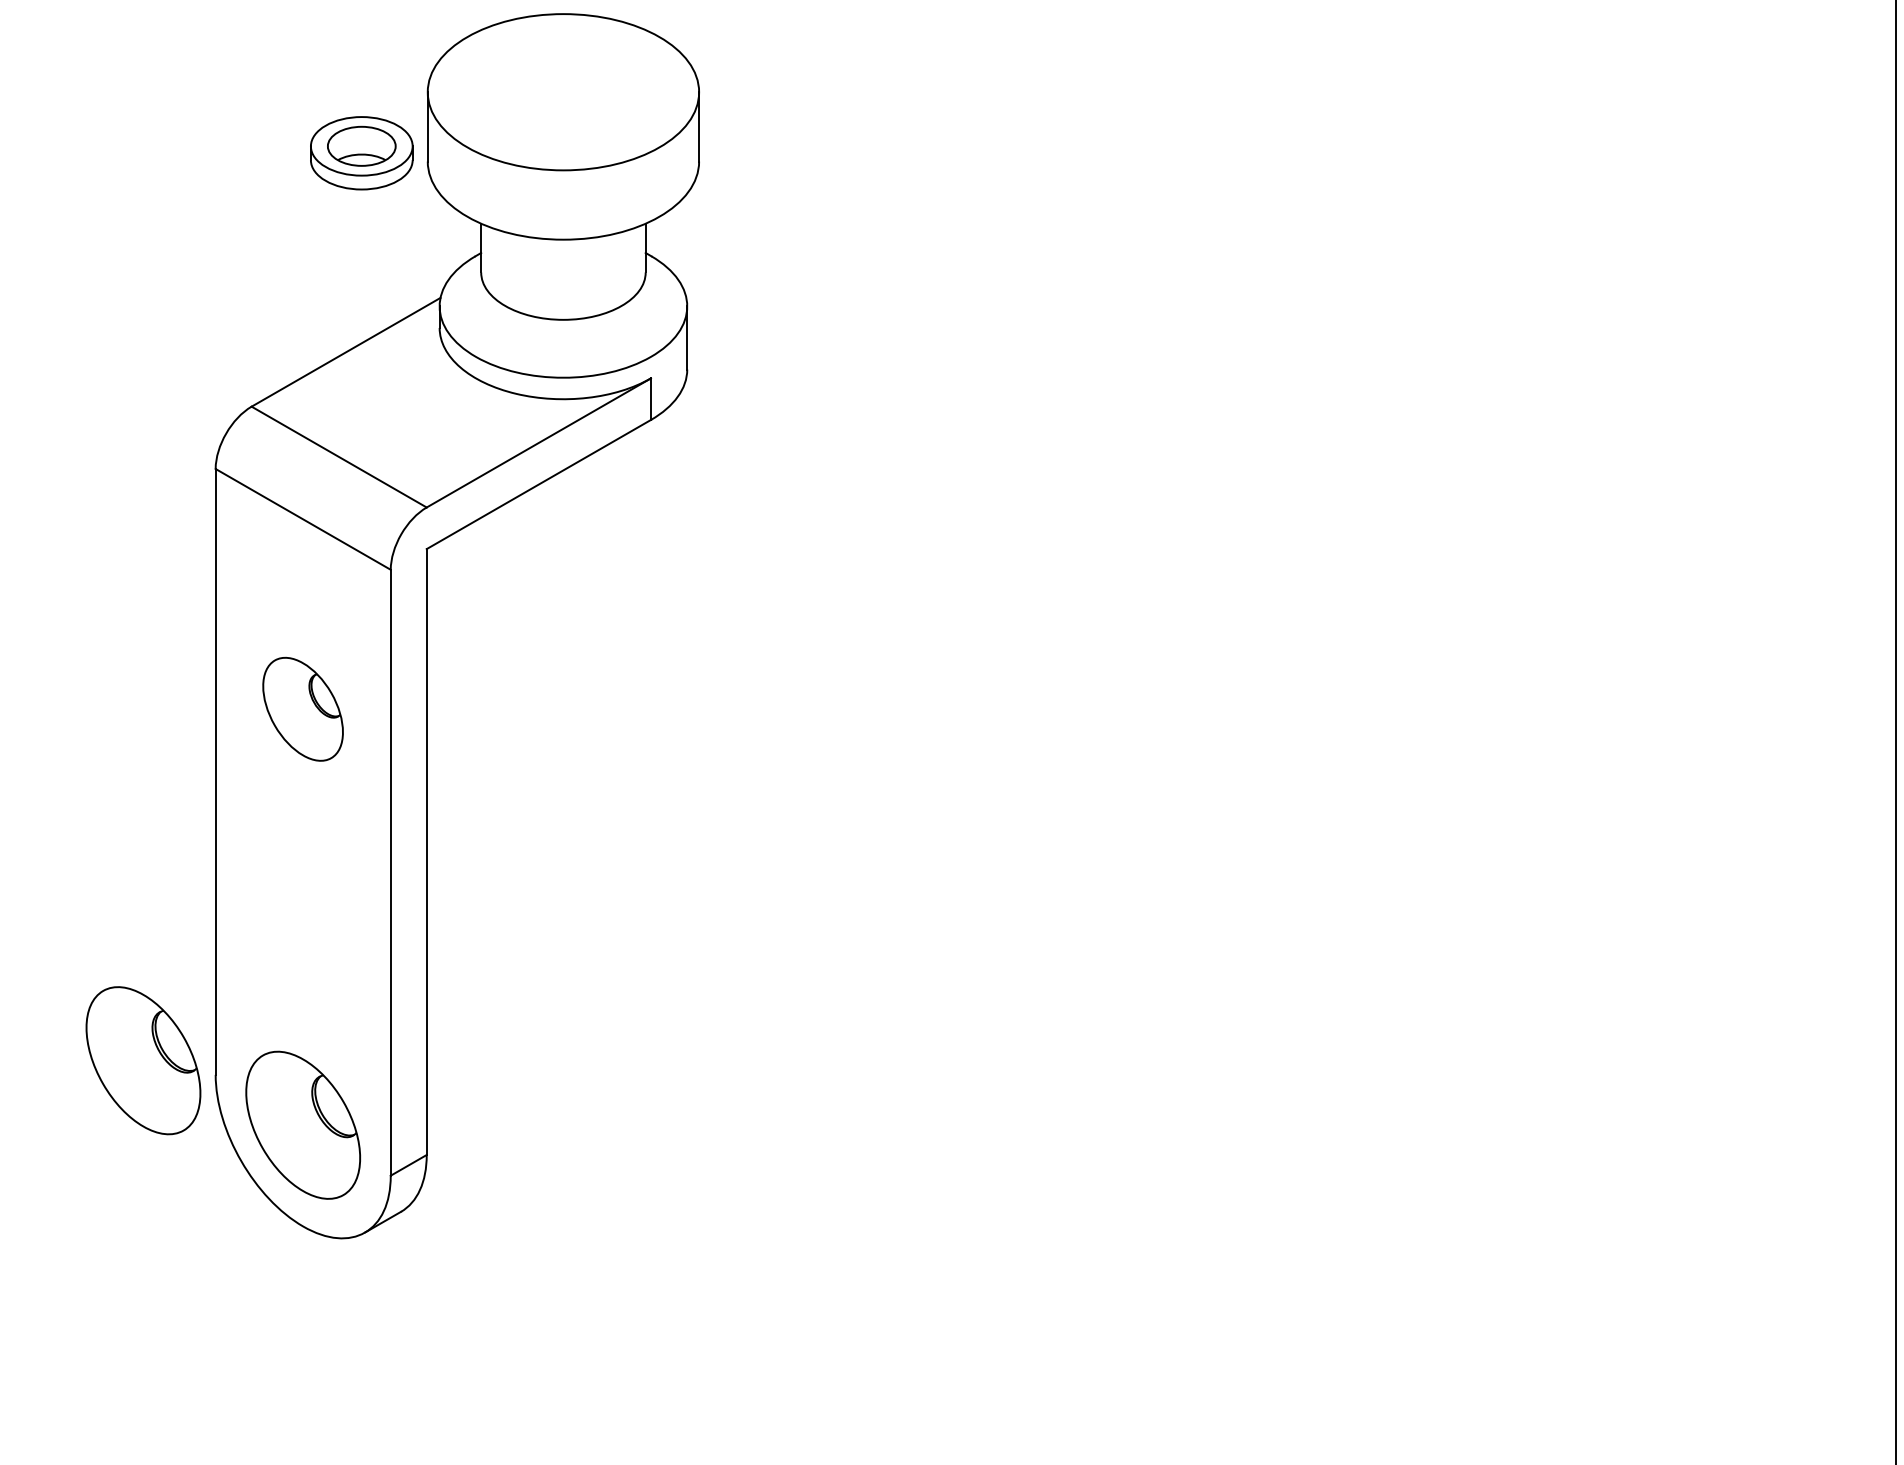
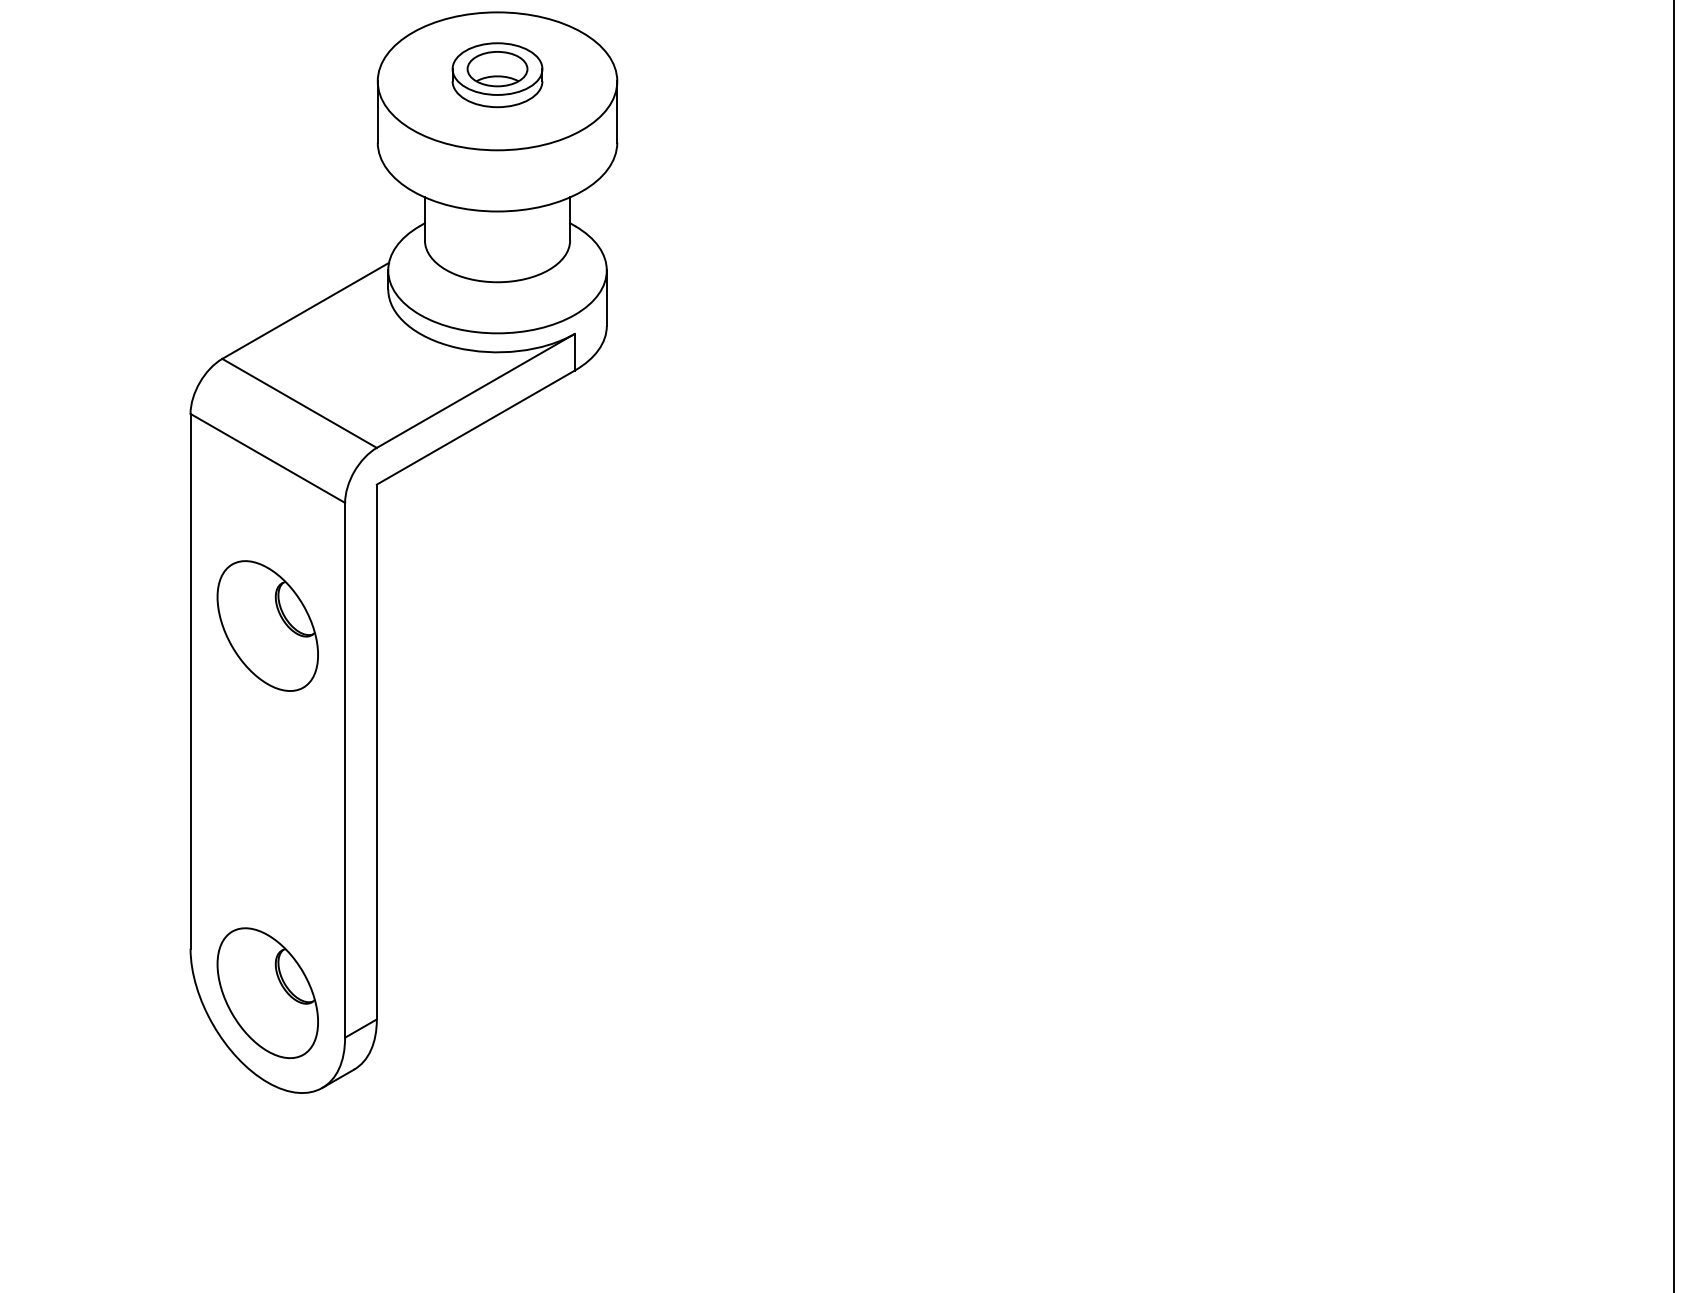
part: (361, 153) -> (497, 75), moved
part: (302, 708) -> (267, 625), size x1.43
part: (143, 1061) -> (126, 936), removed

